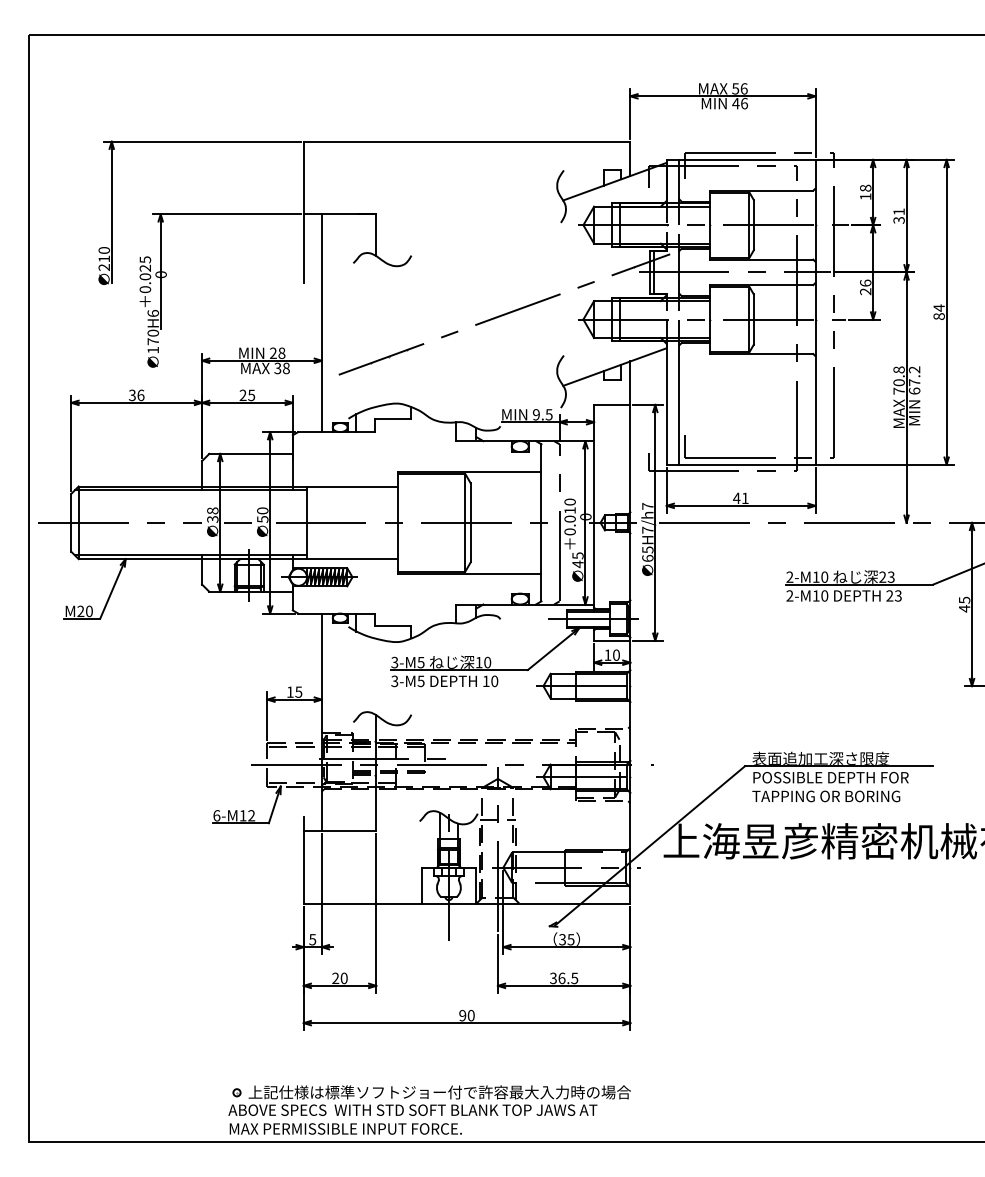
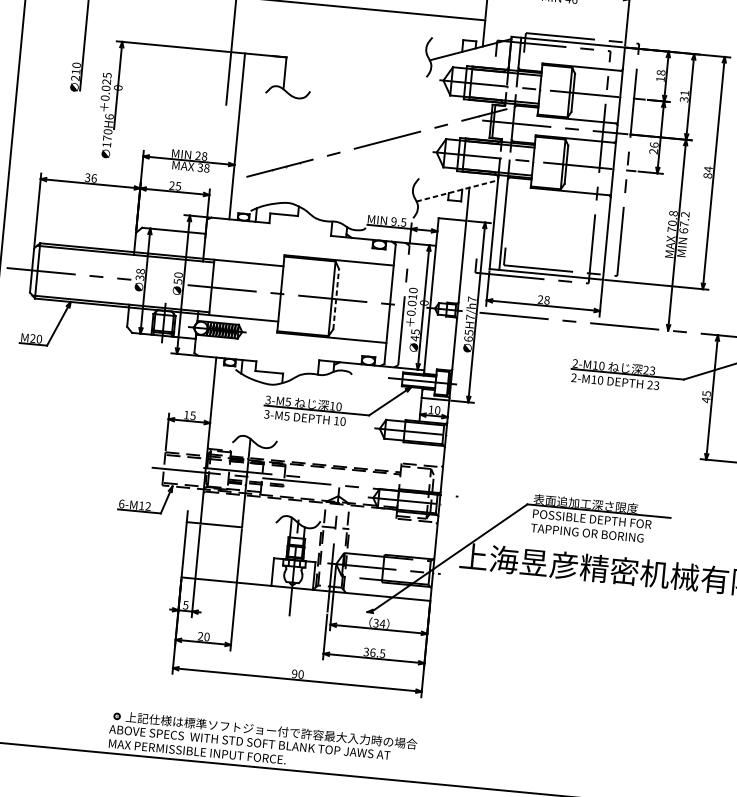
line: (615, 366) -> (457, 190), solid -> dashed
text: (740, 498) -> (543, 300), 41 -> 28
line: (237, 522) -> (158, 282), removed
line: (470, 522) -> (336, 298), solid -> dashed
text: (570, 939) -> (382, 623), 35 -> 34

